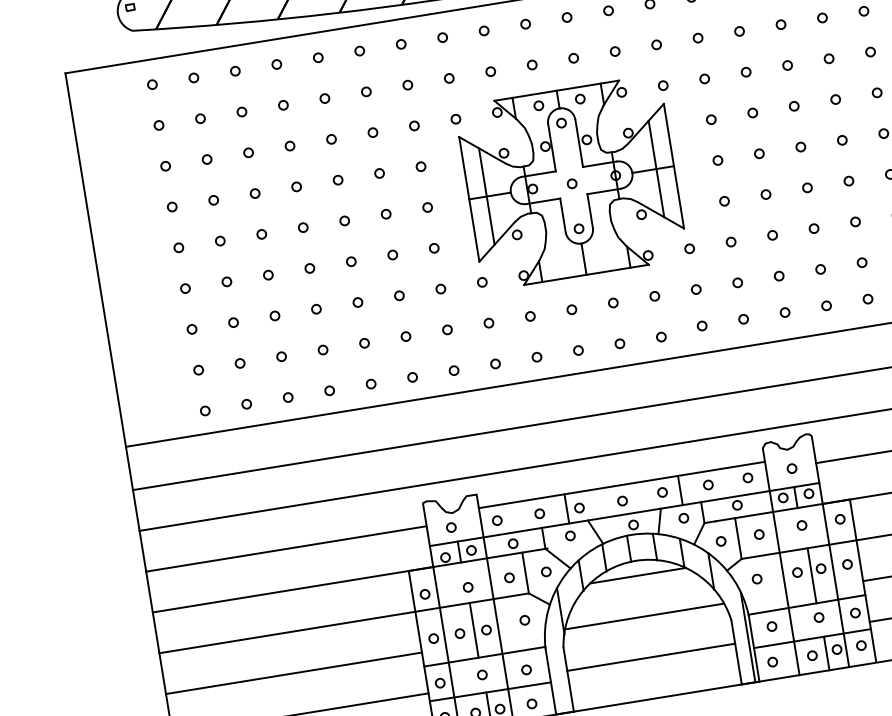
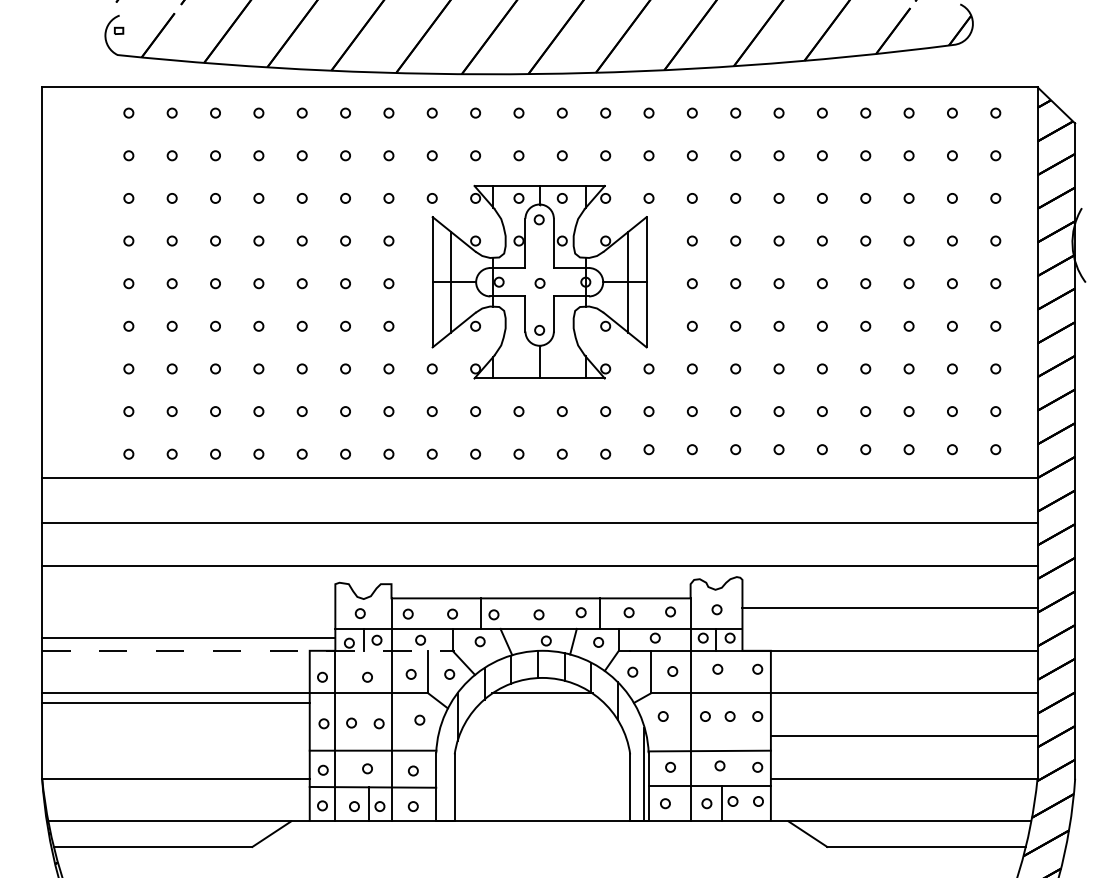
line: (286, 549) -> (188, 638), moved
line: (811, 575) -> (719, 721), removed
line: (350, 580) -> (248, 650), solid -> dashed
line: (835, 584) -> (742, 735), removed
line: (644, 616) -> (542, 736), removed
line: (474, 629) -> (366, 721), removed
line: (651, 657) -> (542, 778), removed
line: (293, 673) -> (175, 703), moved

